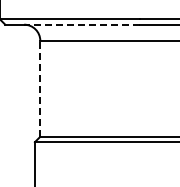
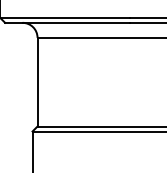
line: (82, 24) -> (76, 22), dashed -> solid
line: (40, 88) -> (37, 81), dashed -> solid

